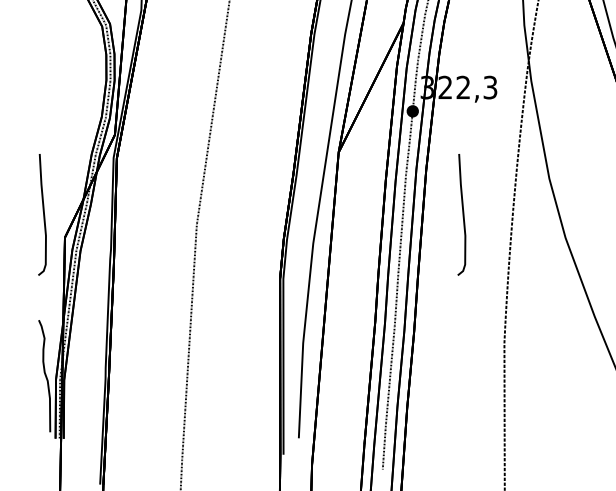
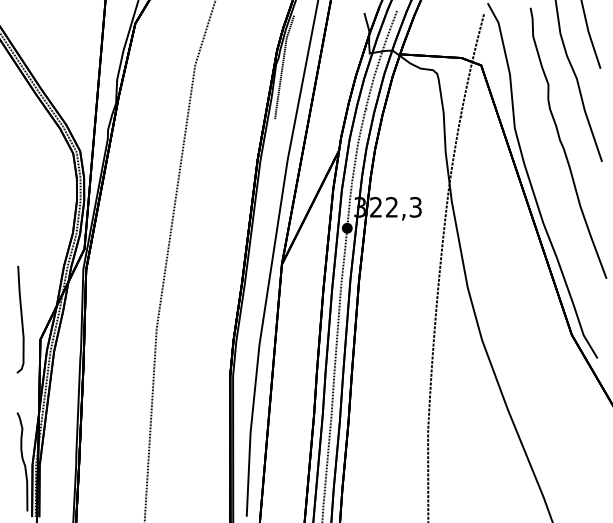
curve: (462, 214) -> (391, 319), removed

